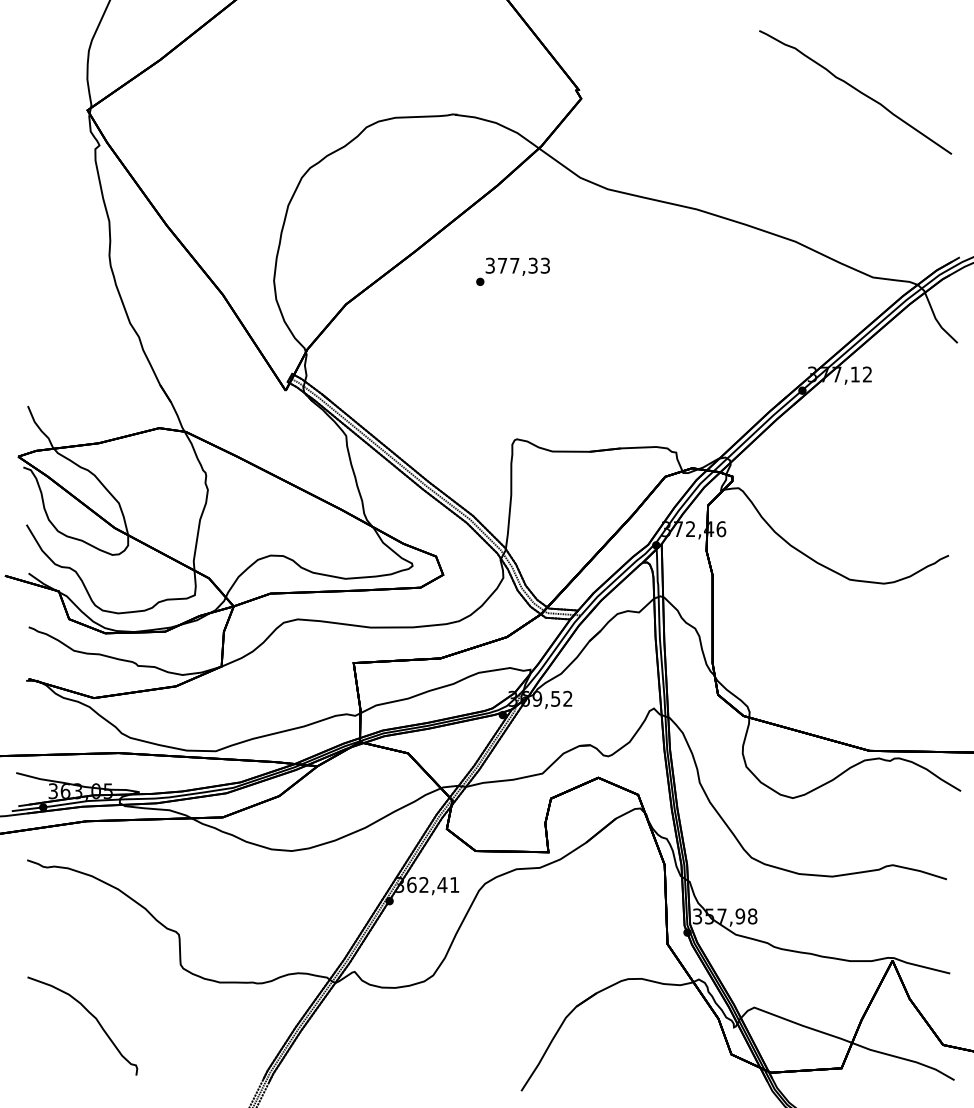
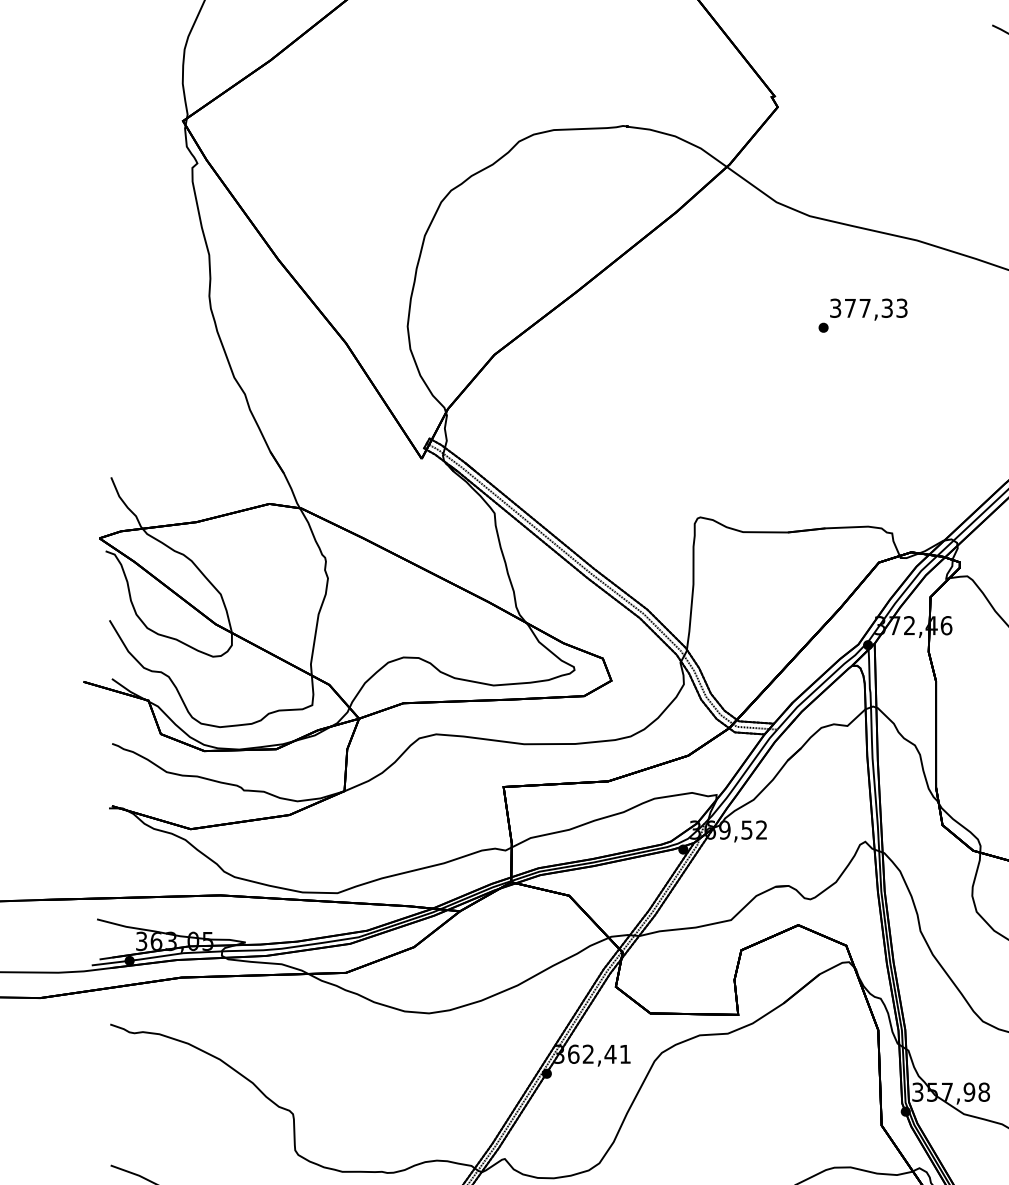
text: (512, 271) -> (862, 315), moved

